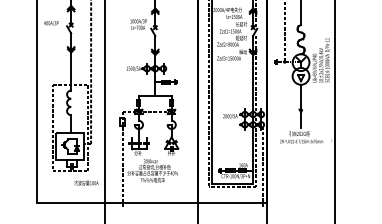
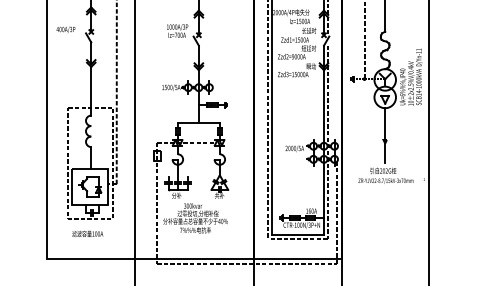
text: (86, 182) -> (87, 233), moved
line: (192, 206) -> (246, 263), added

